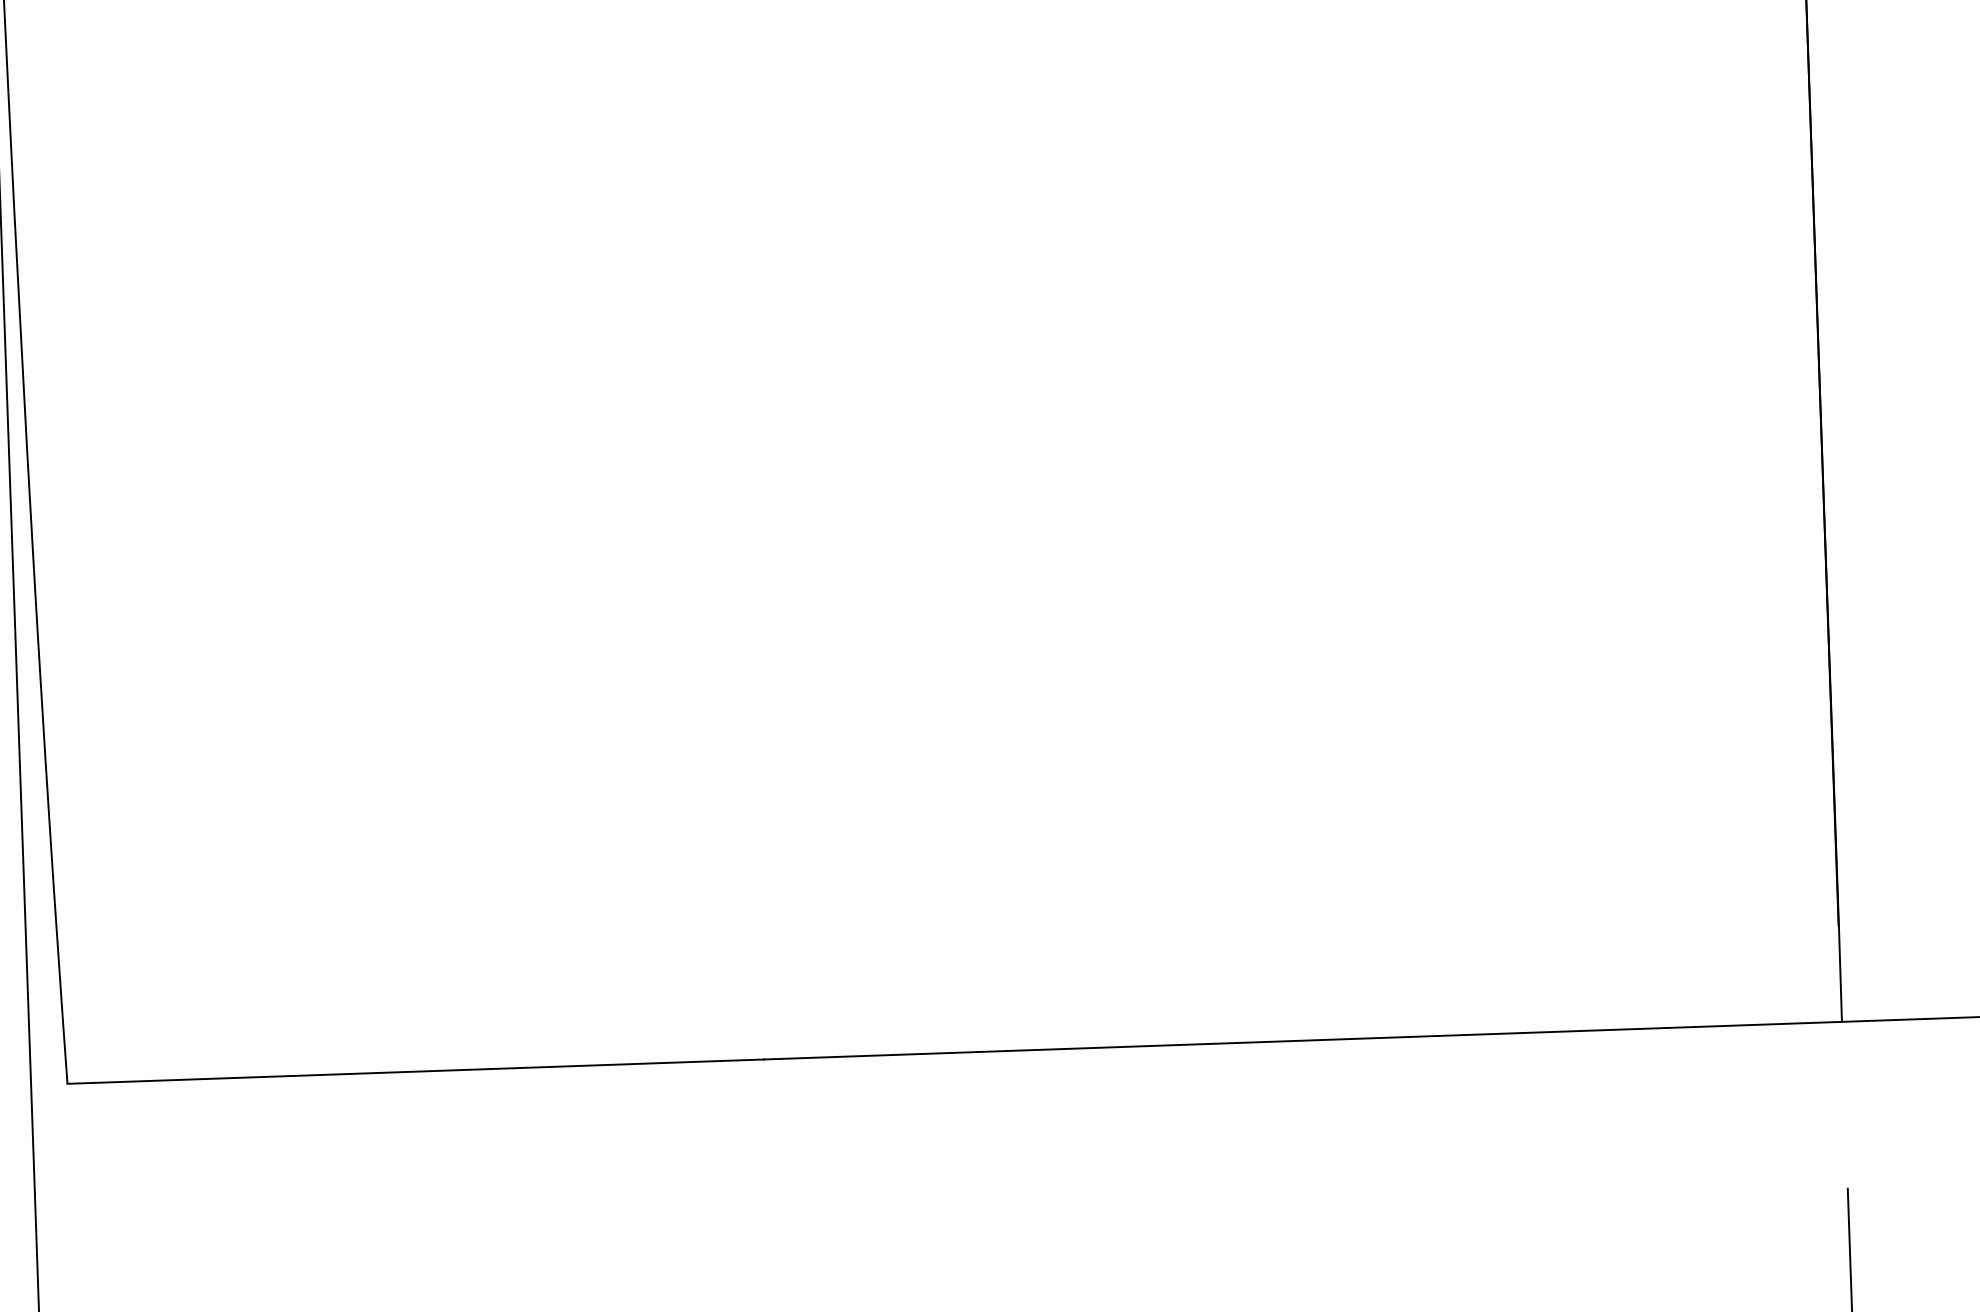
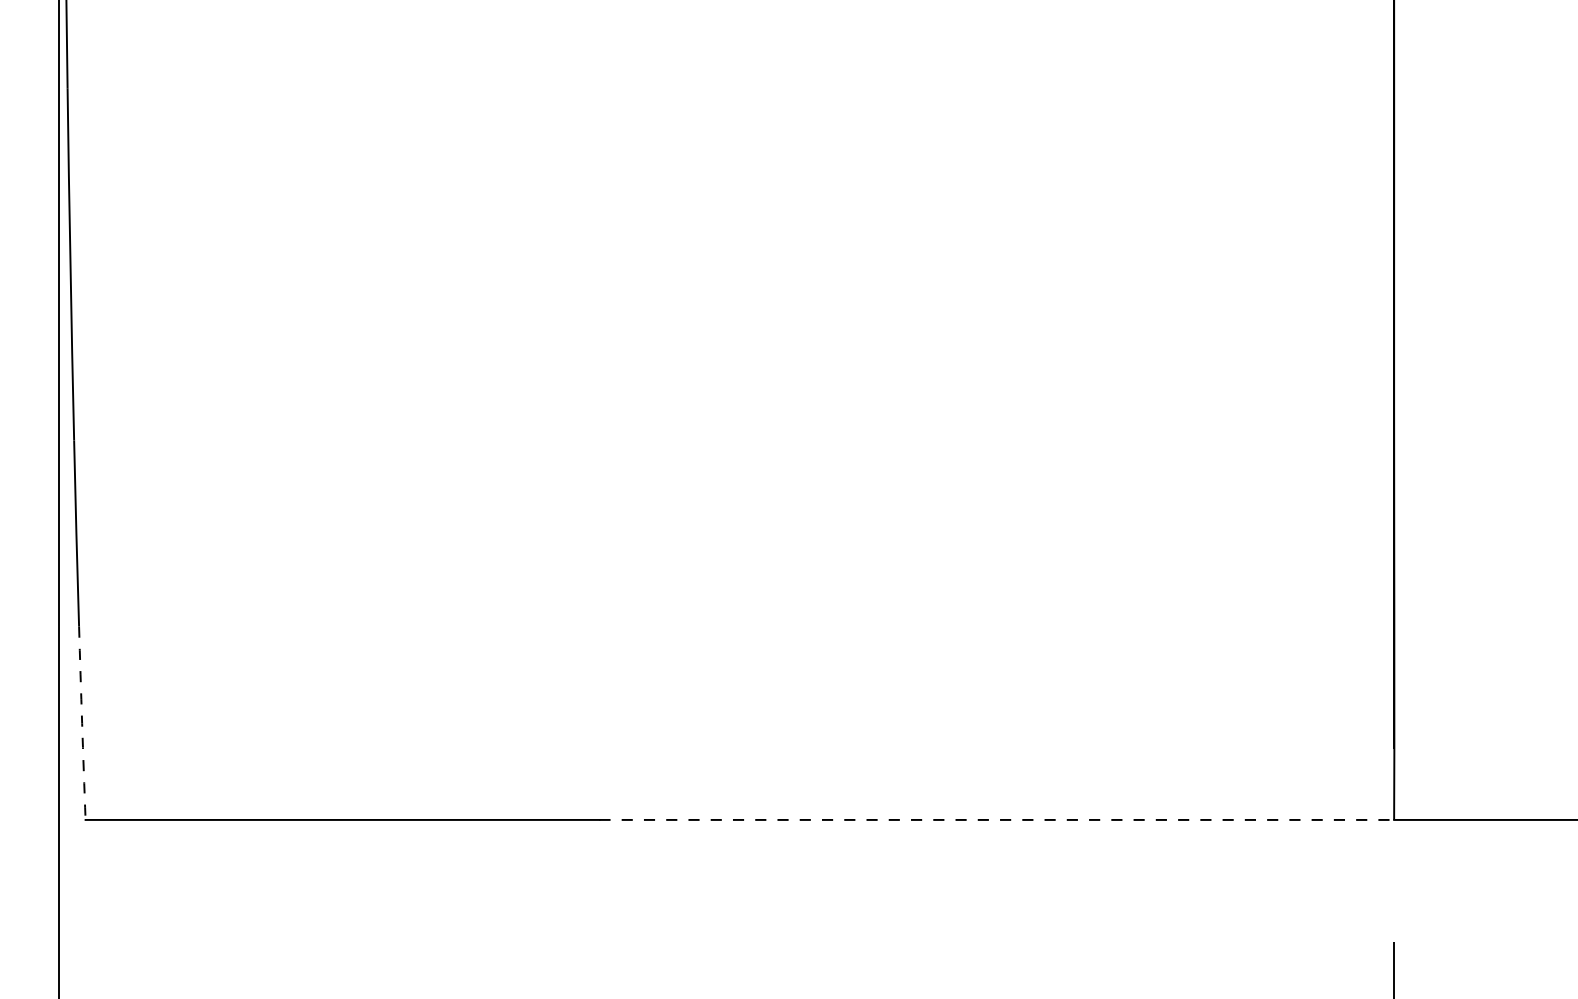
arc: (58, 953) -> (82, 723), solid -> dashed
line: (1304, 1040) -> (997, 819), solid -> dashed

